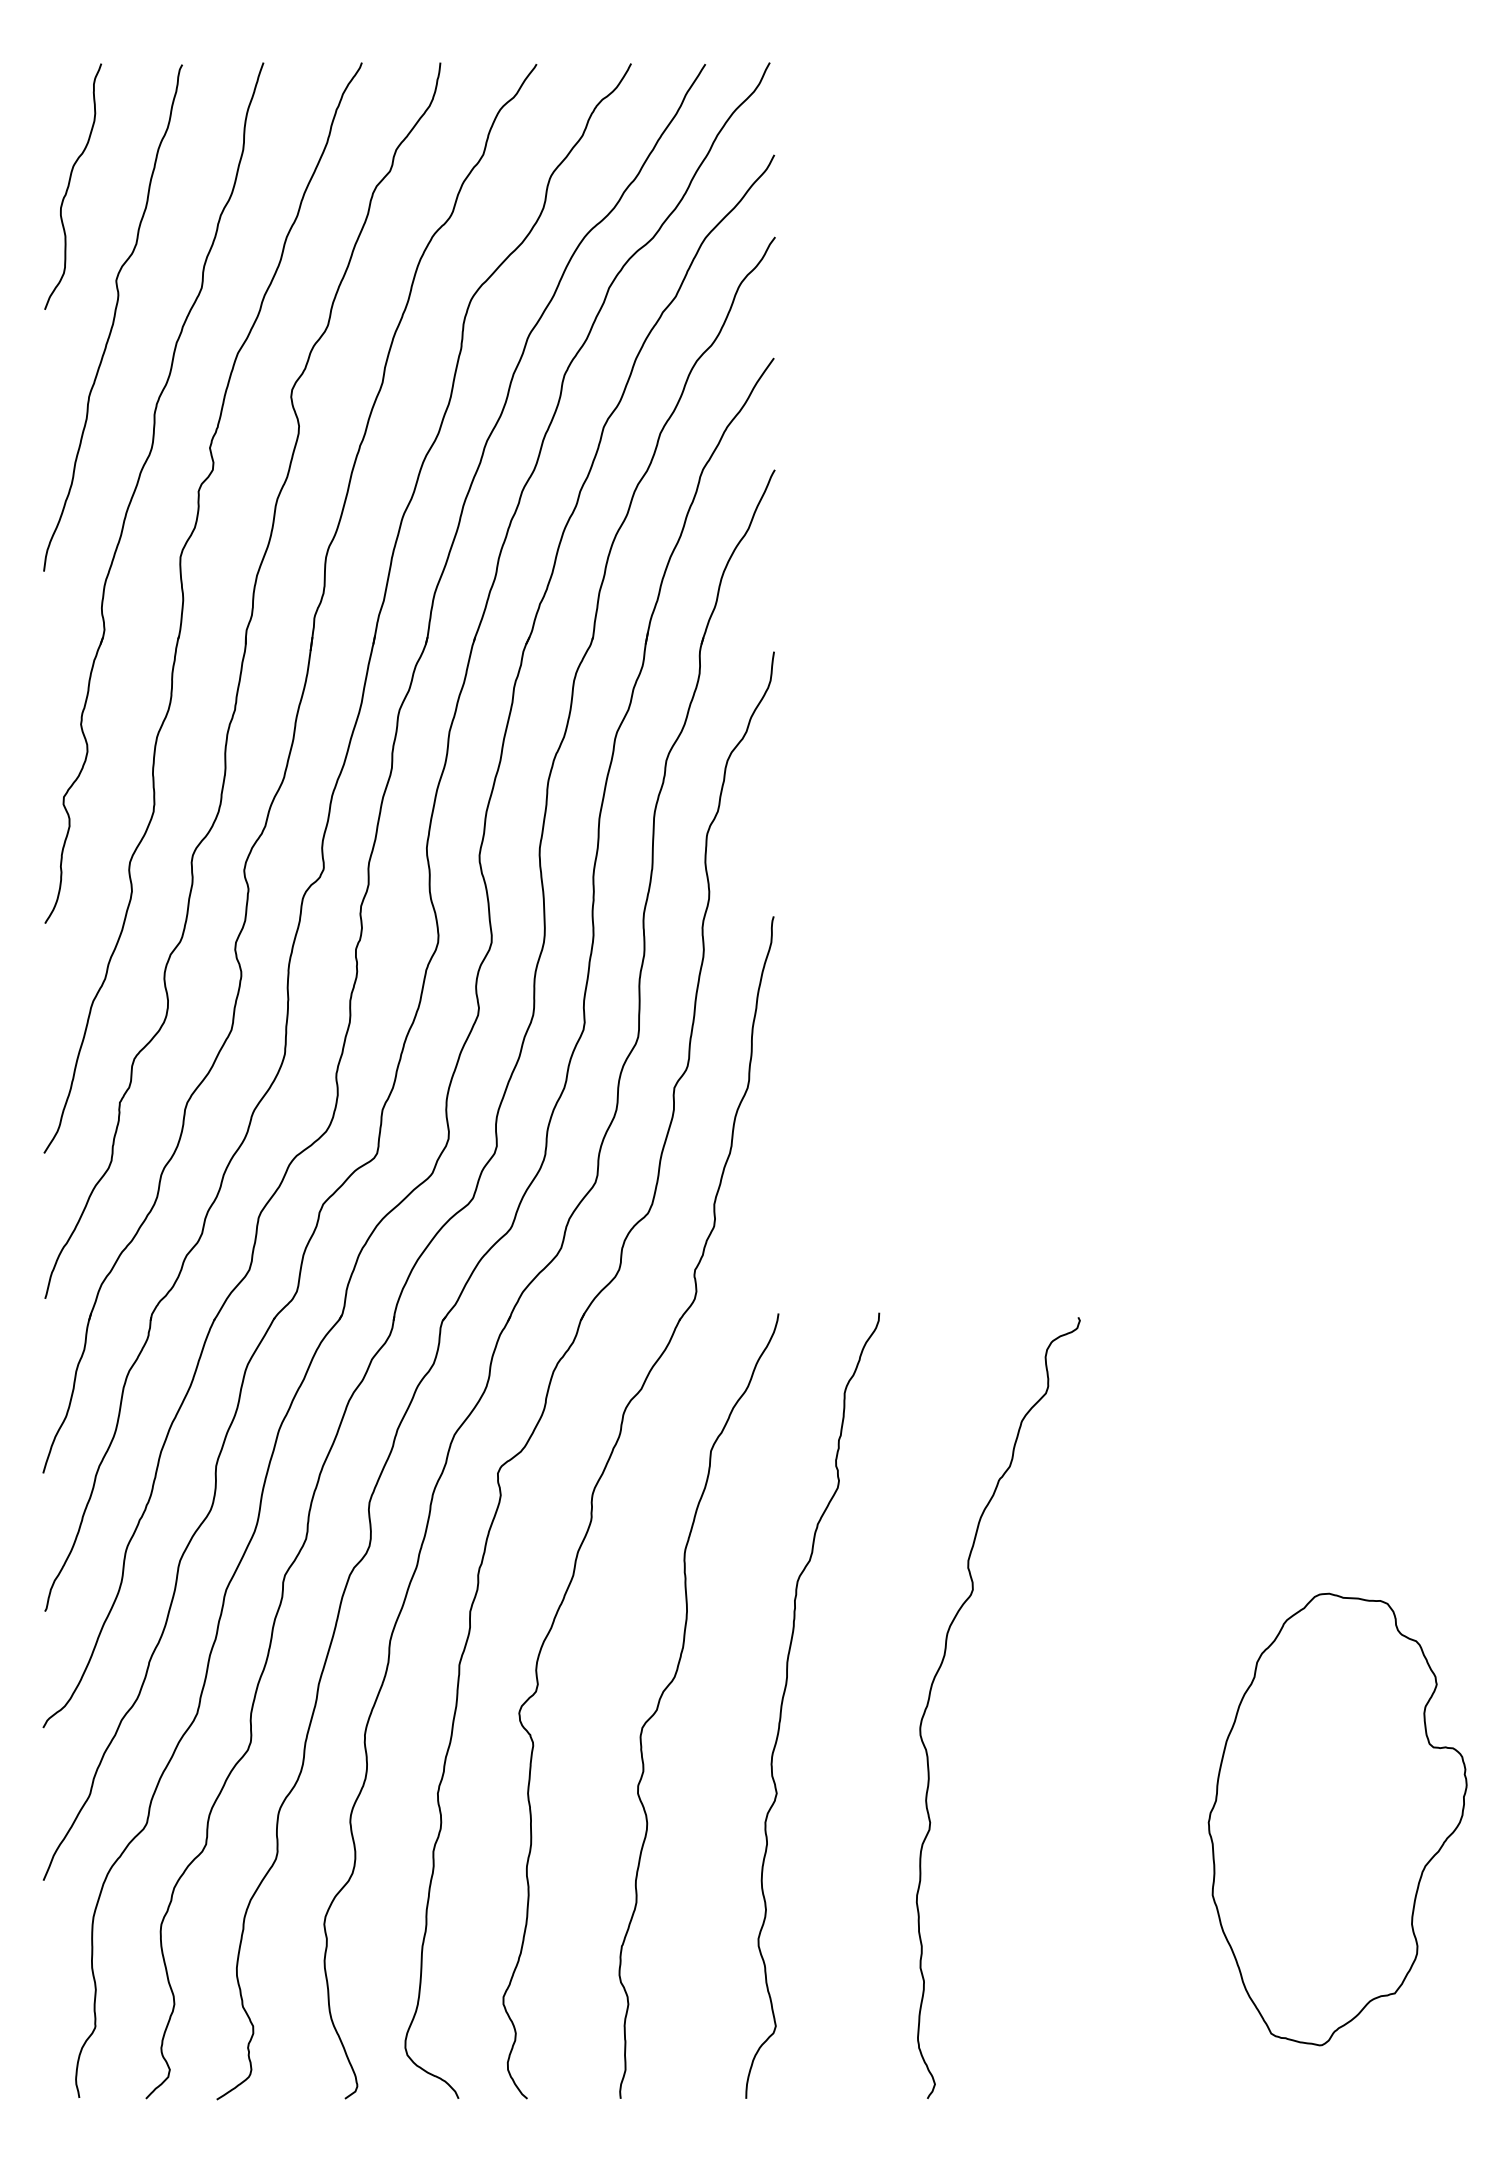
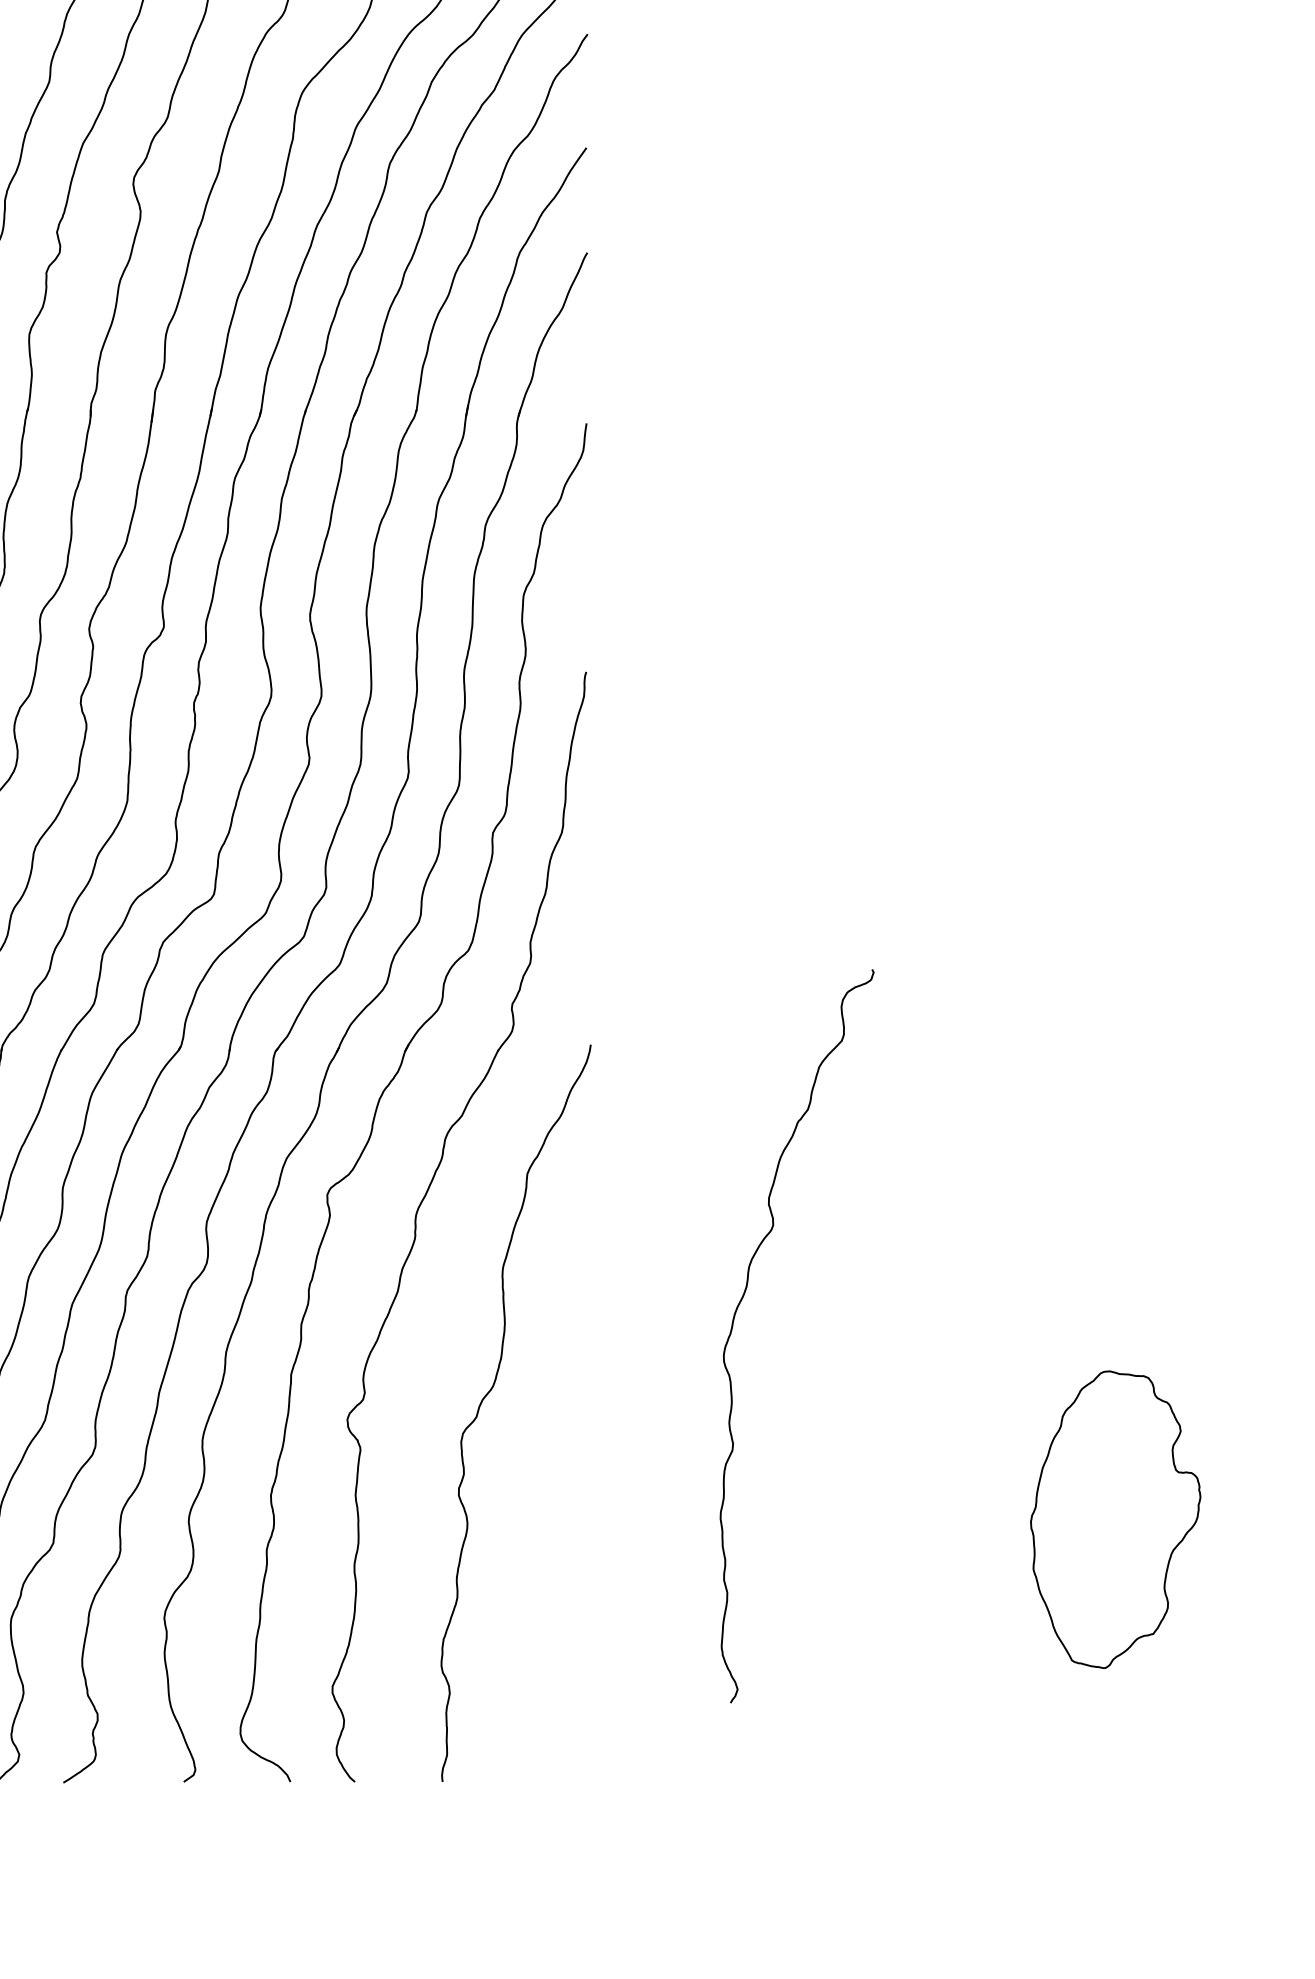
curve: (930, 1697) -> (733, 1326), moved
curve: (783, 1701) -> (595, 1408), removed
part: (1337, 1819) -> (1115, 1519), size x0.7

